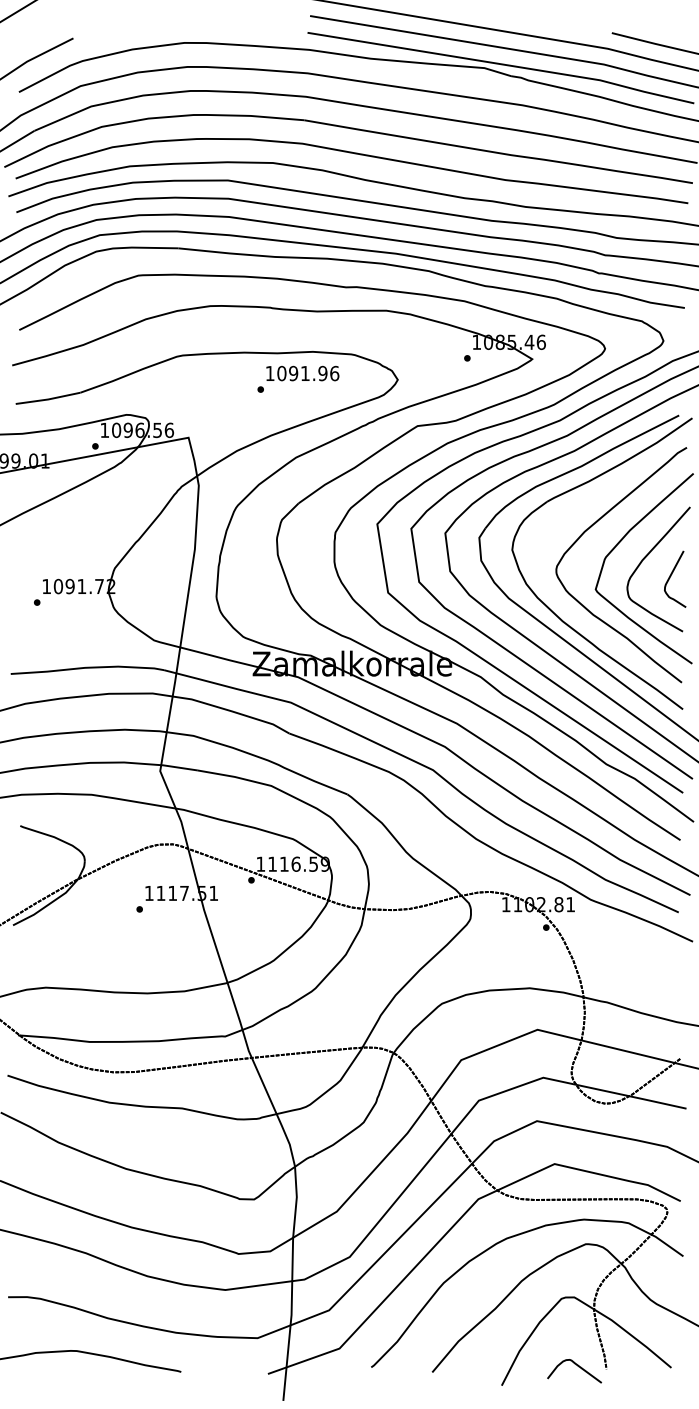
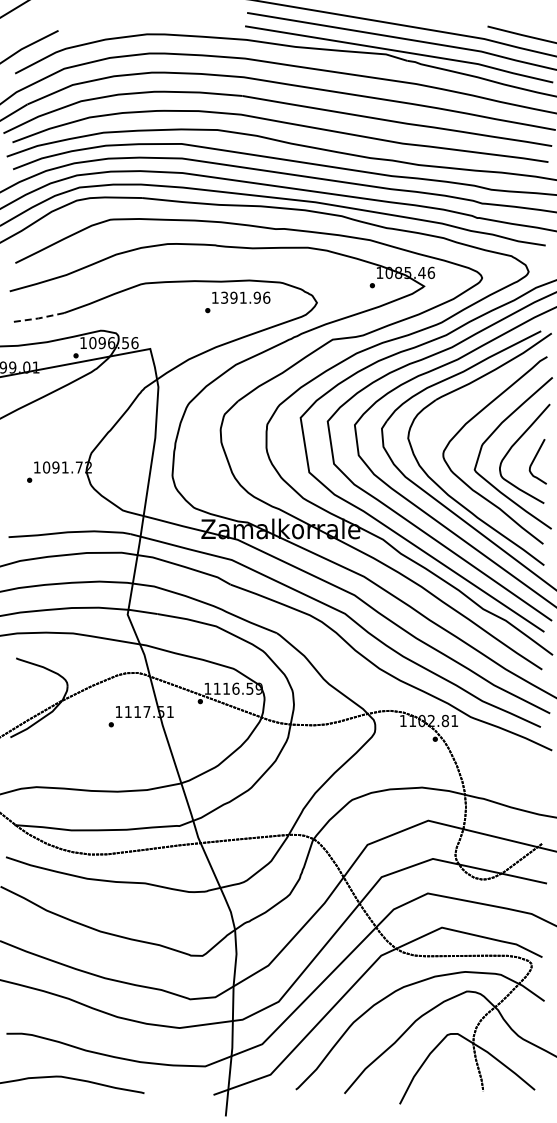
text: (281, 373) -> (224, 297), 1091.96 -> 1391.96
line: (48, 399) -> (38, 318), solid -> dashed
curve: (577, 1367) -> (460, 1089), removed

